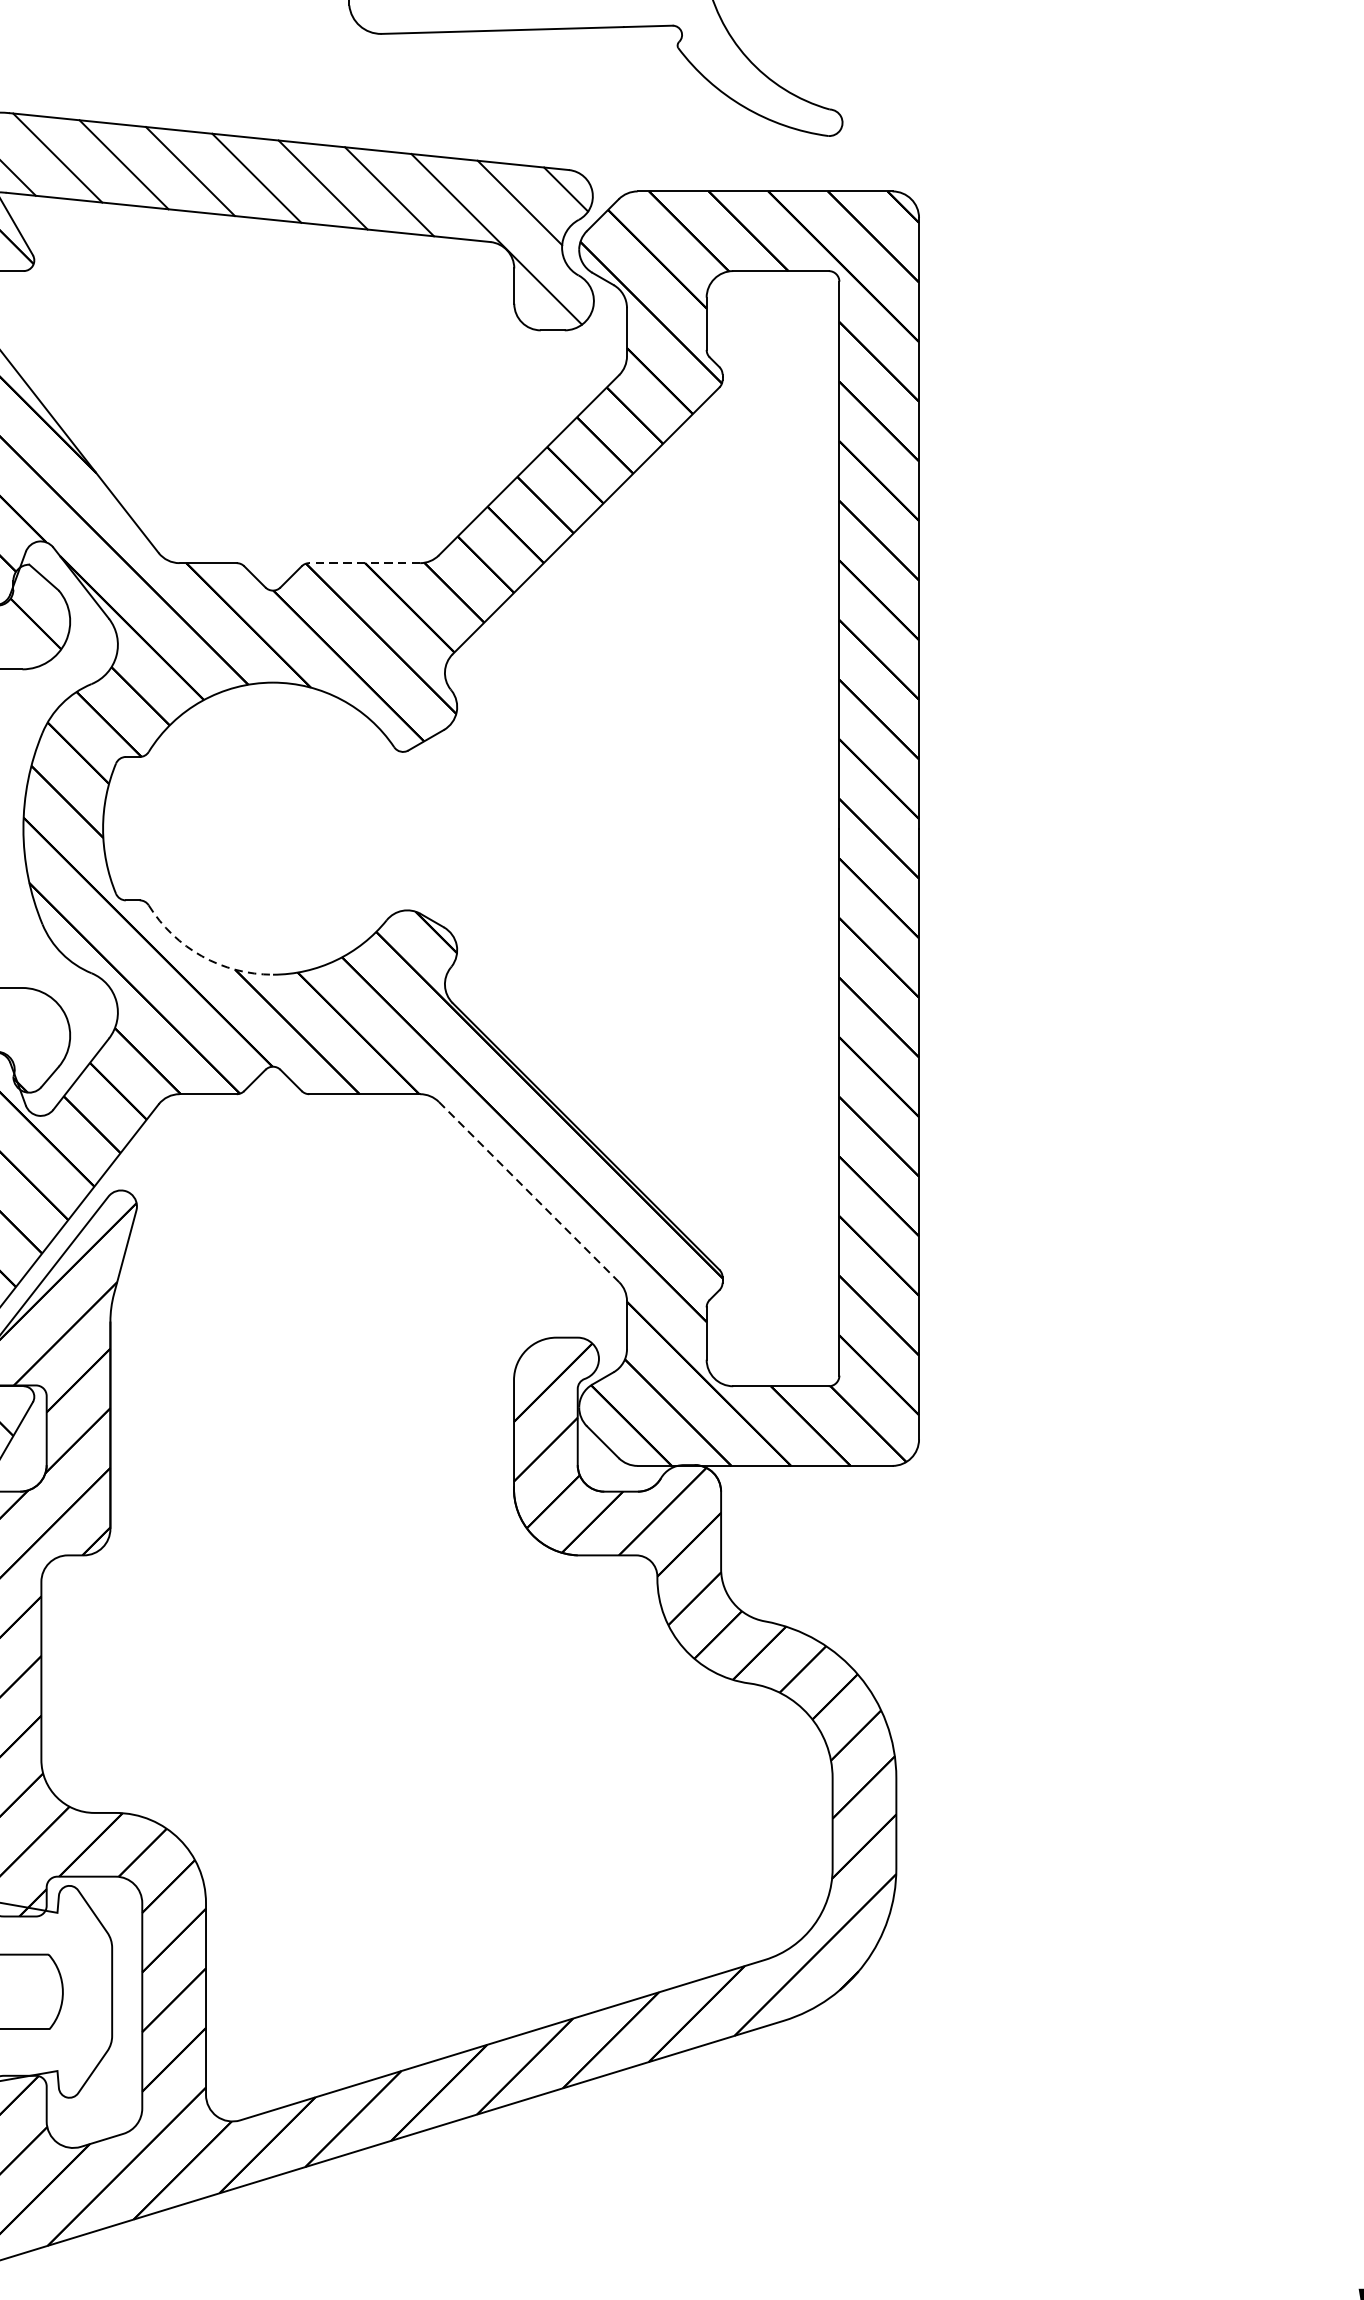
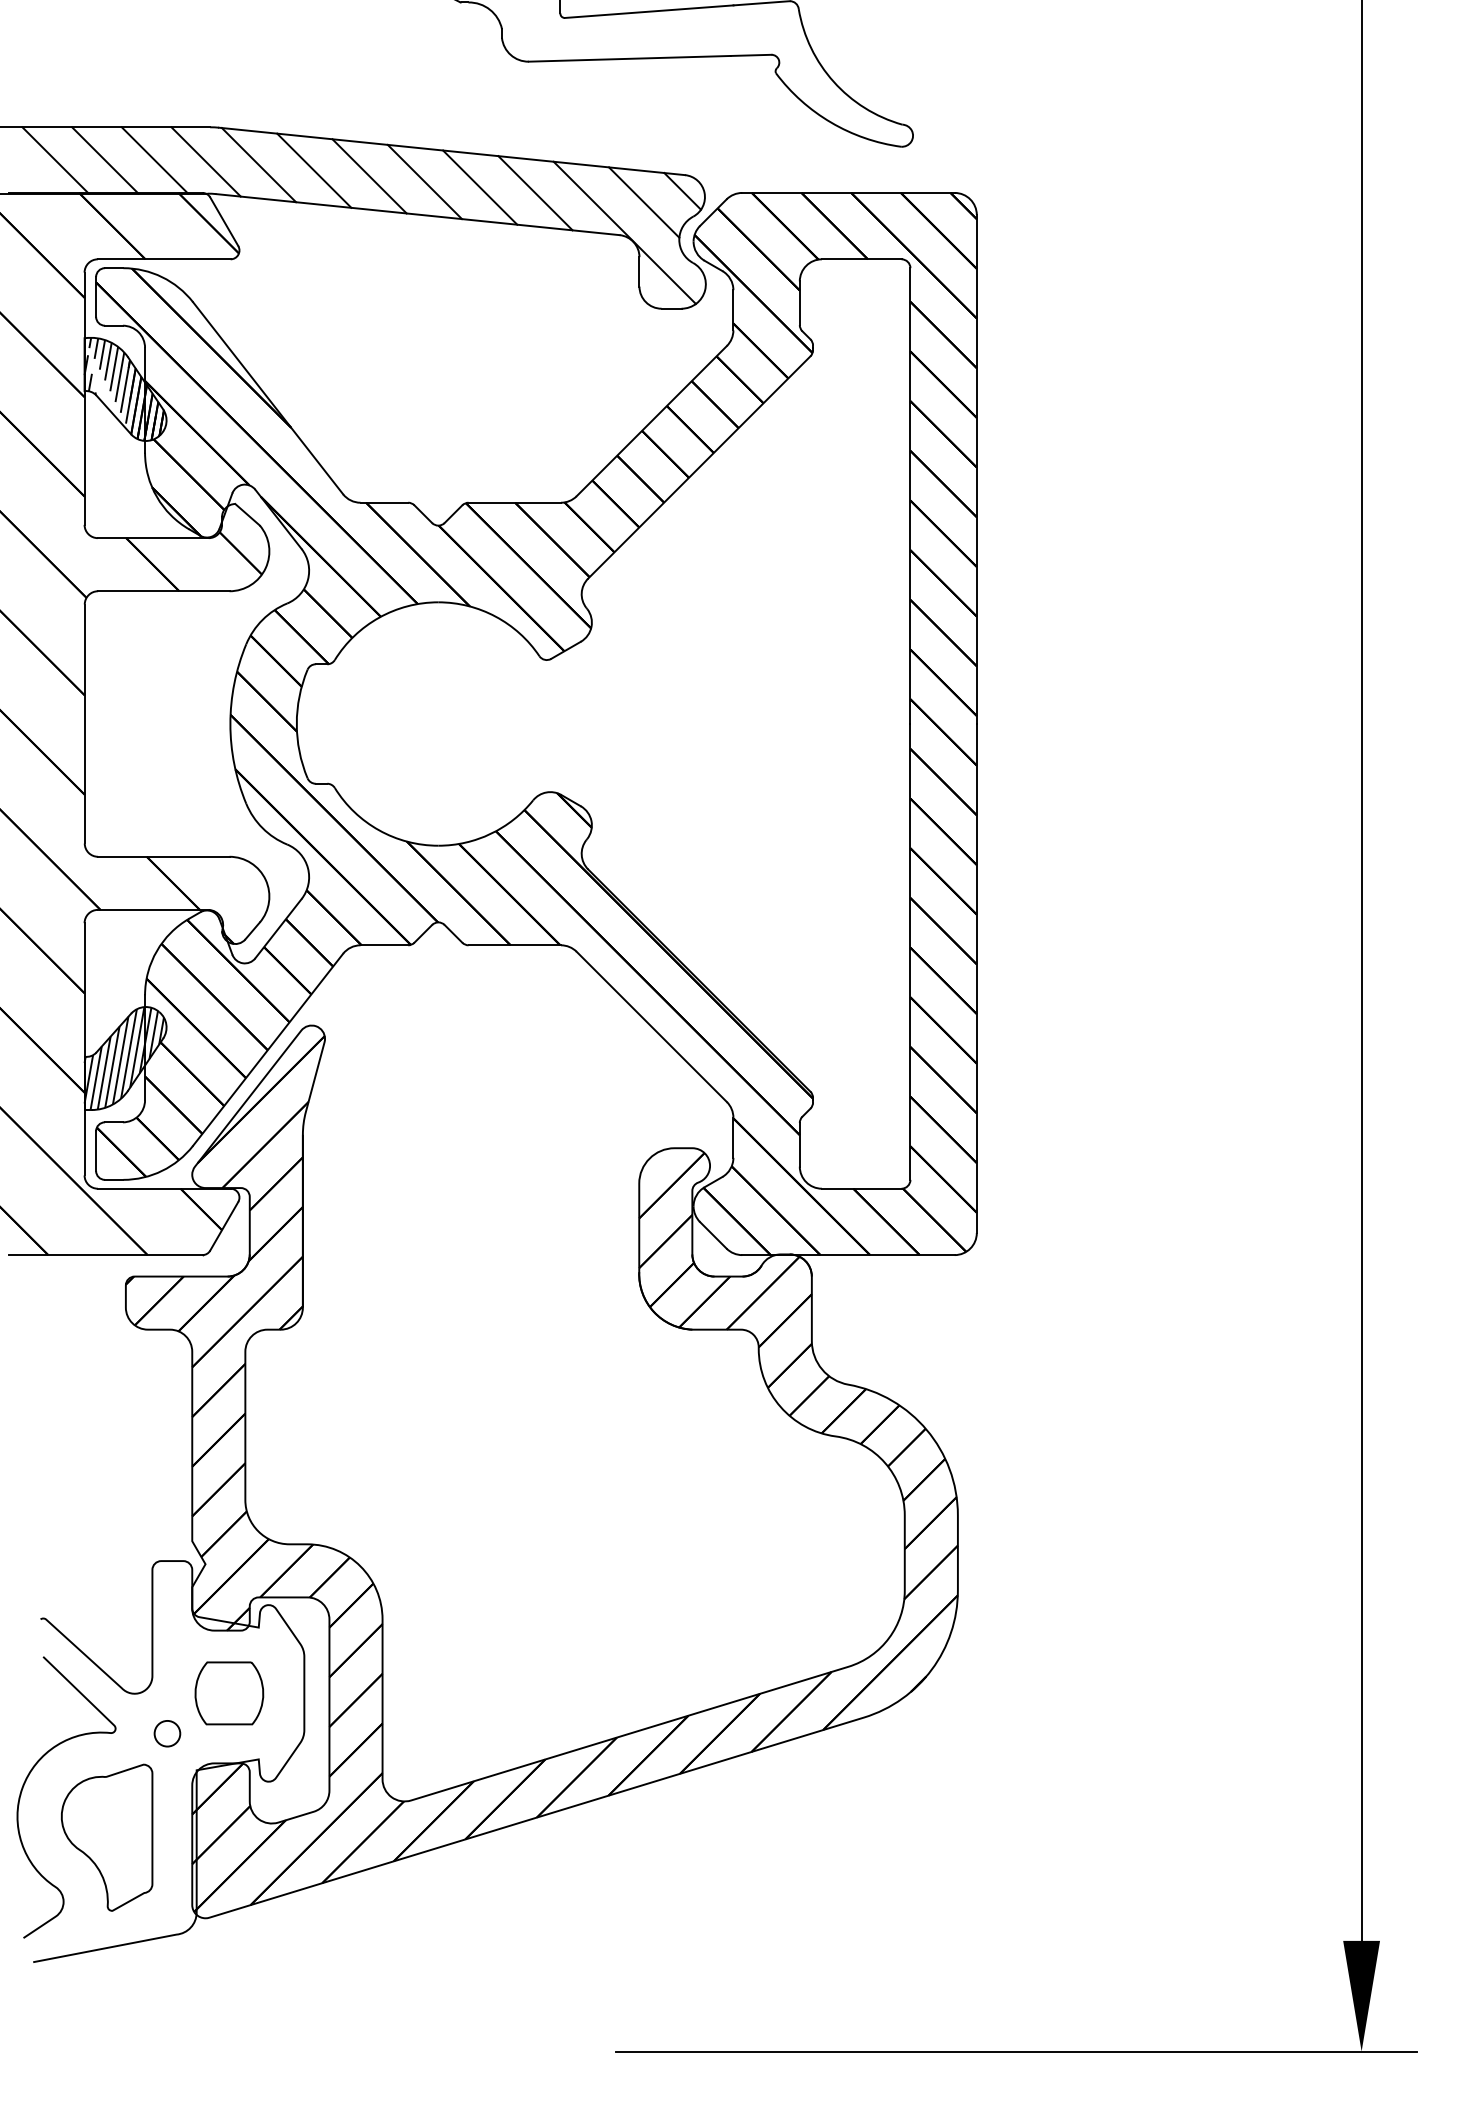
line: (364, 562) -> (514, 502), dashed -> solid
arc: (202, 956) -> (379, 830), dashed -> solid
line: (529, 1192) -> (652, 1027), dashed -> solid

